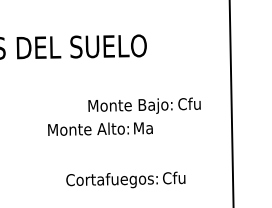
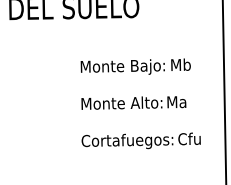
text: (189, 103) -> (181, 64), Cfu -> Mb
text: (100, 128) -> (133, 102), moved
text: (125, 179) -> (140, 140), moved

